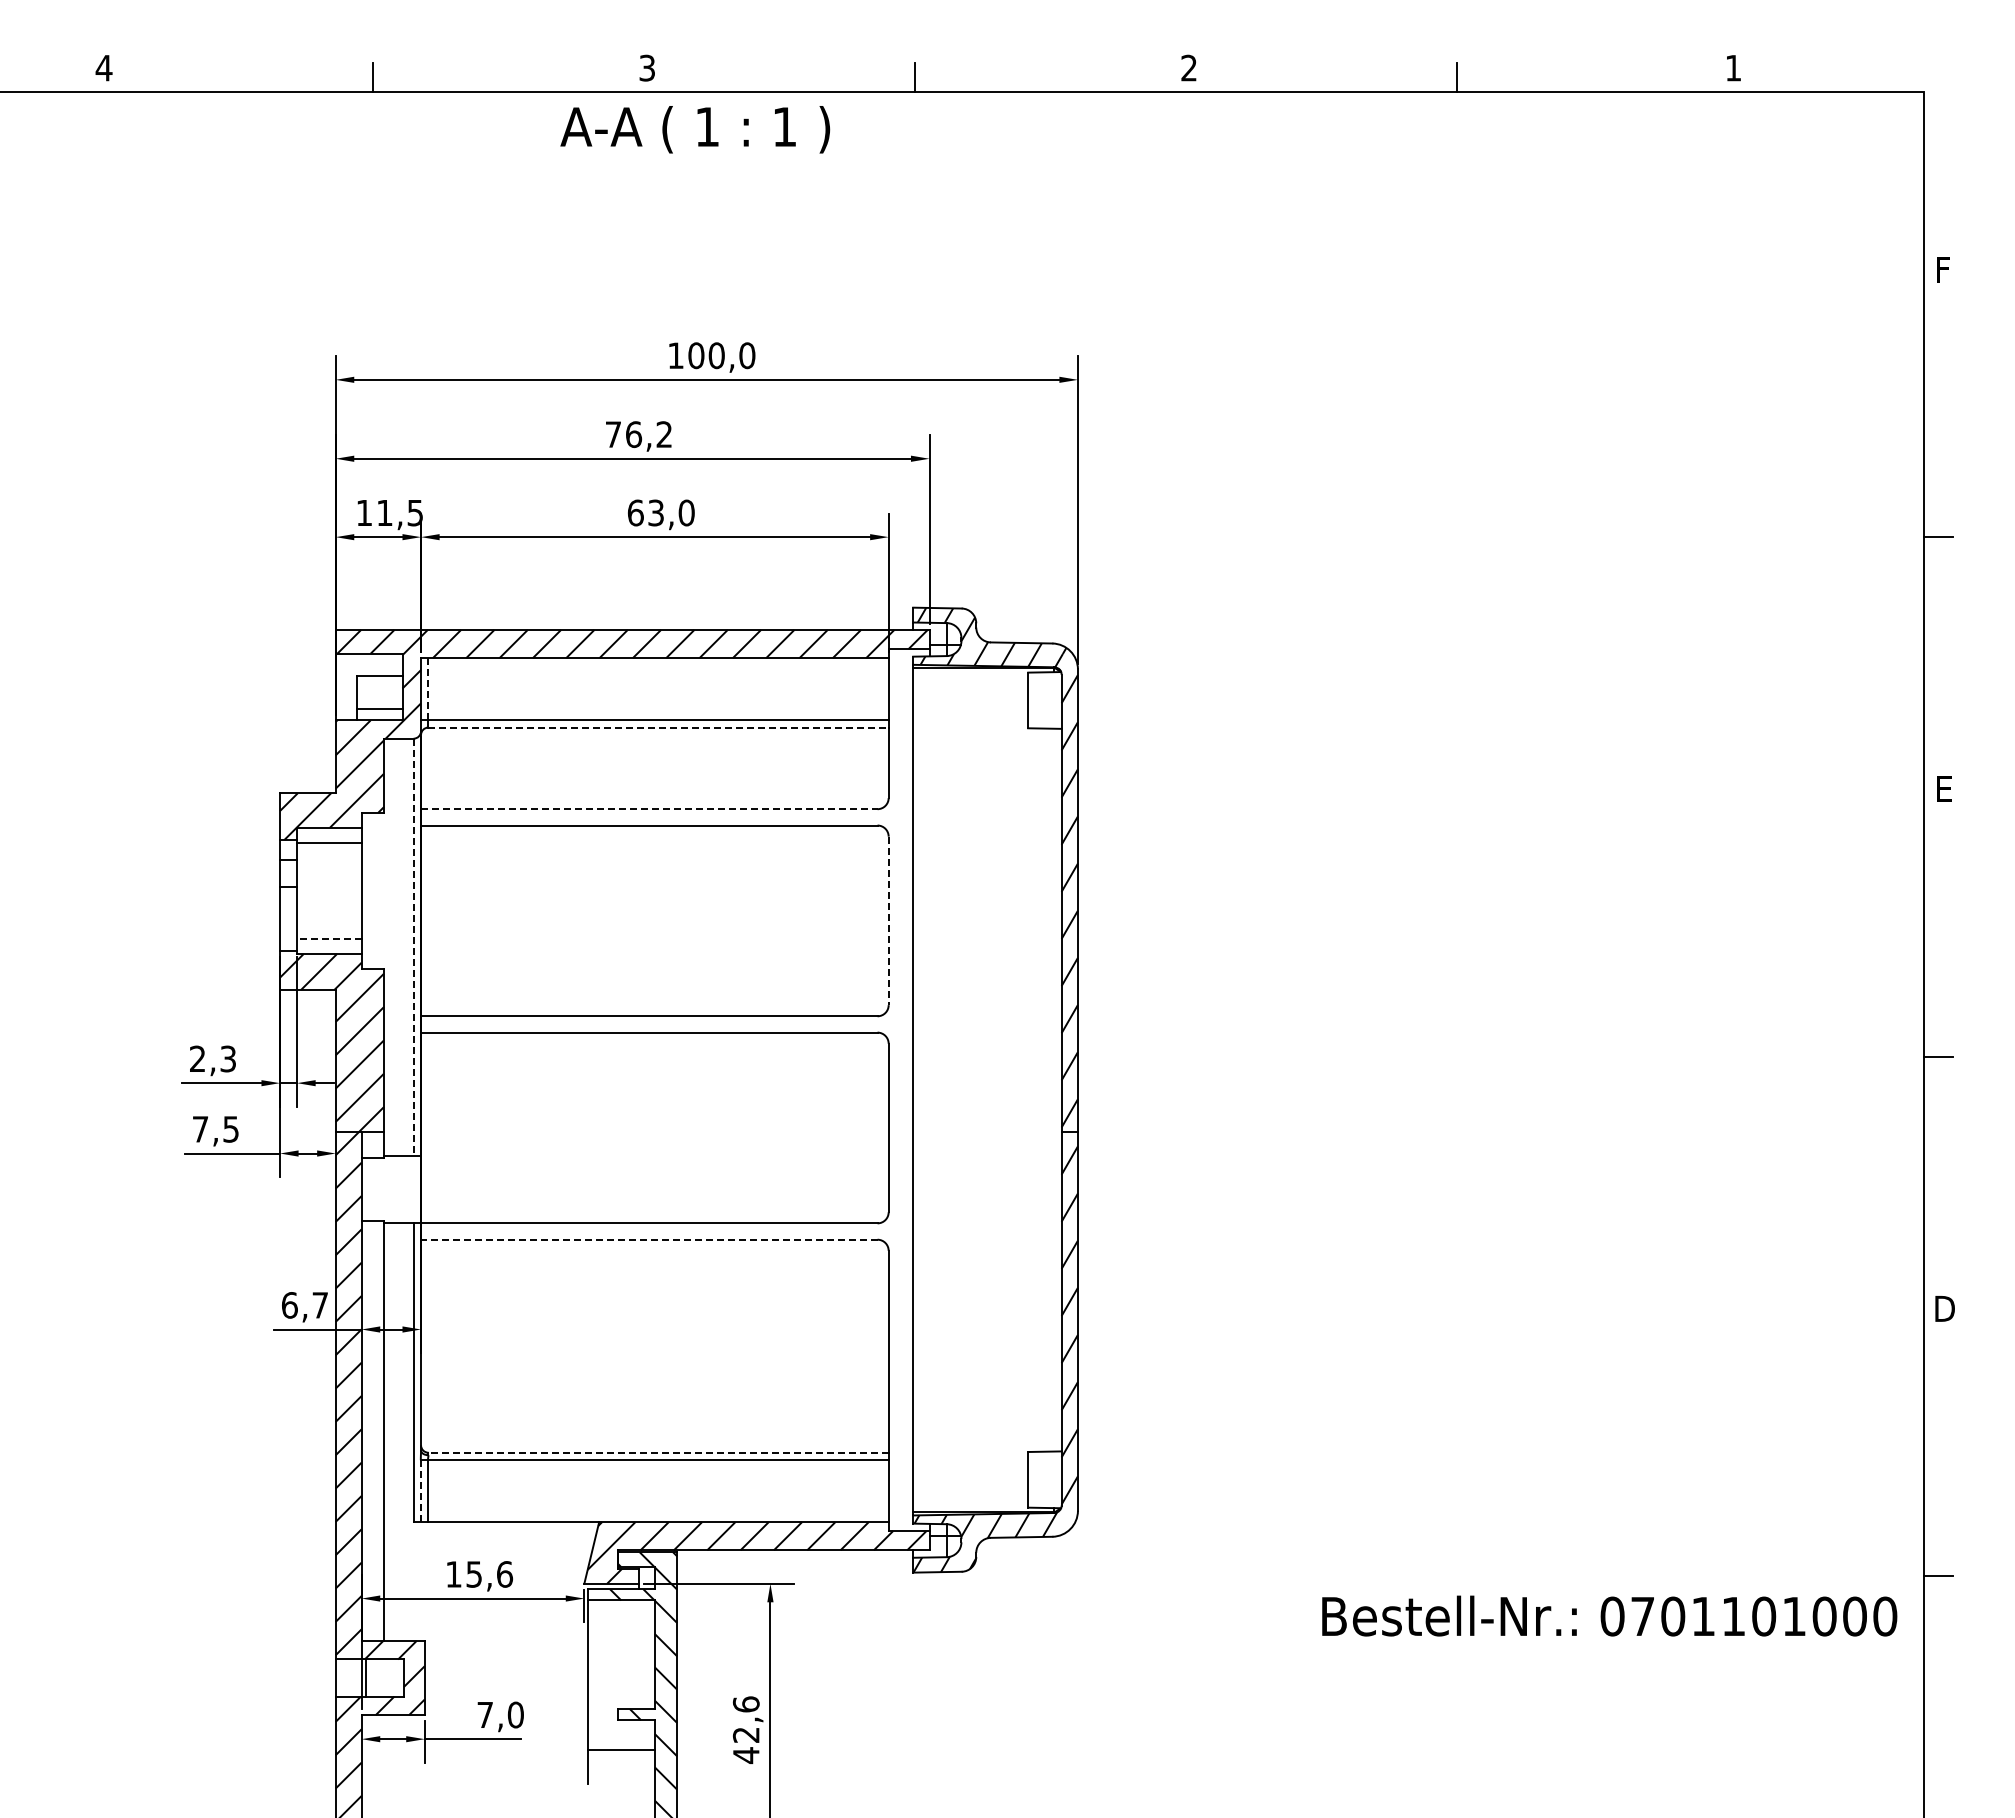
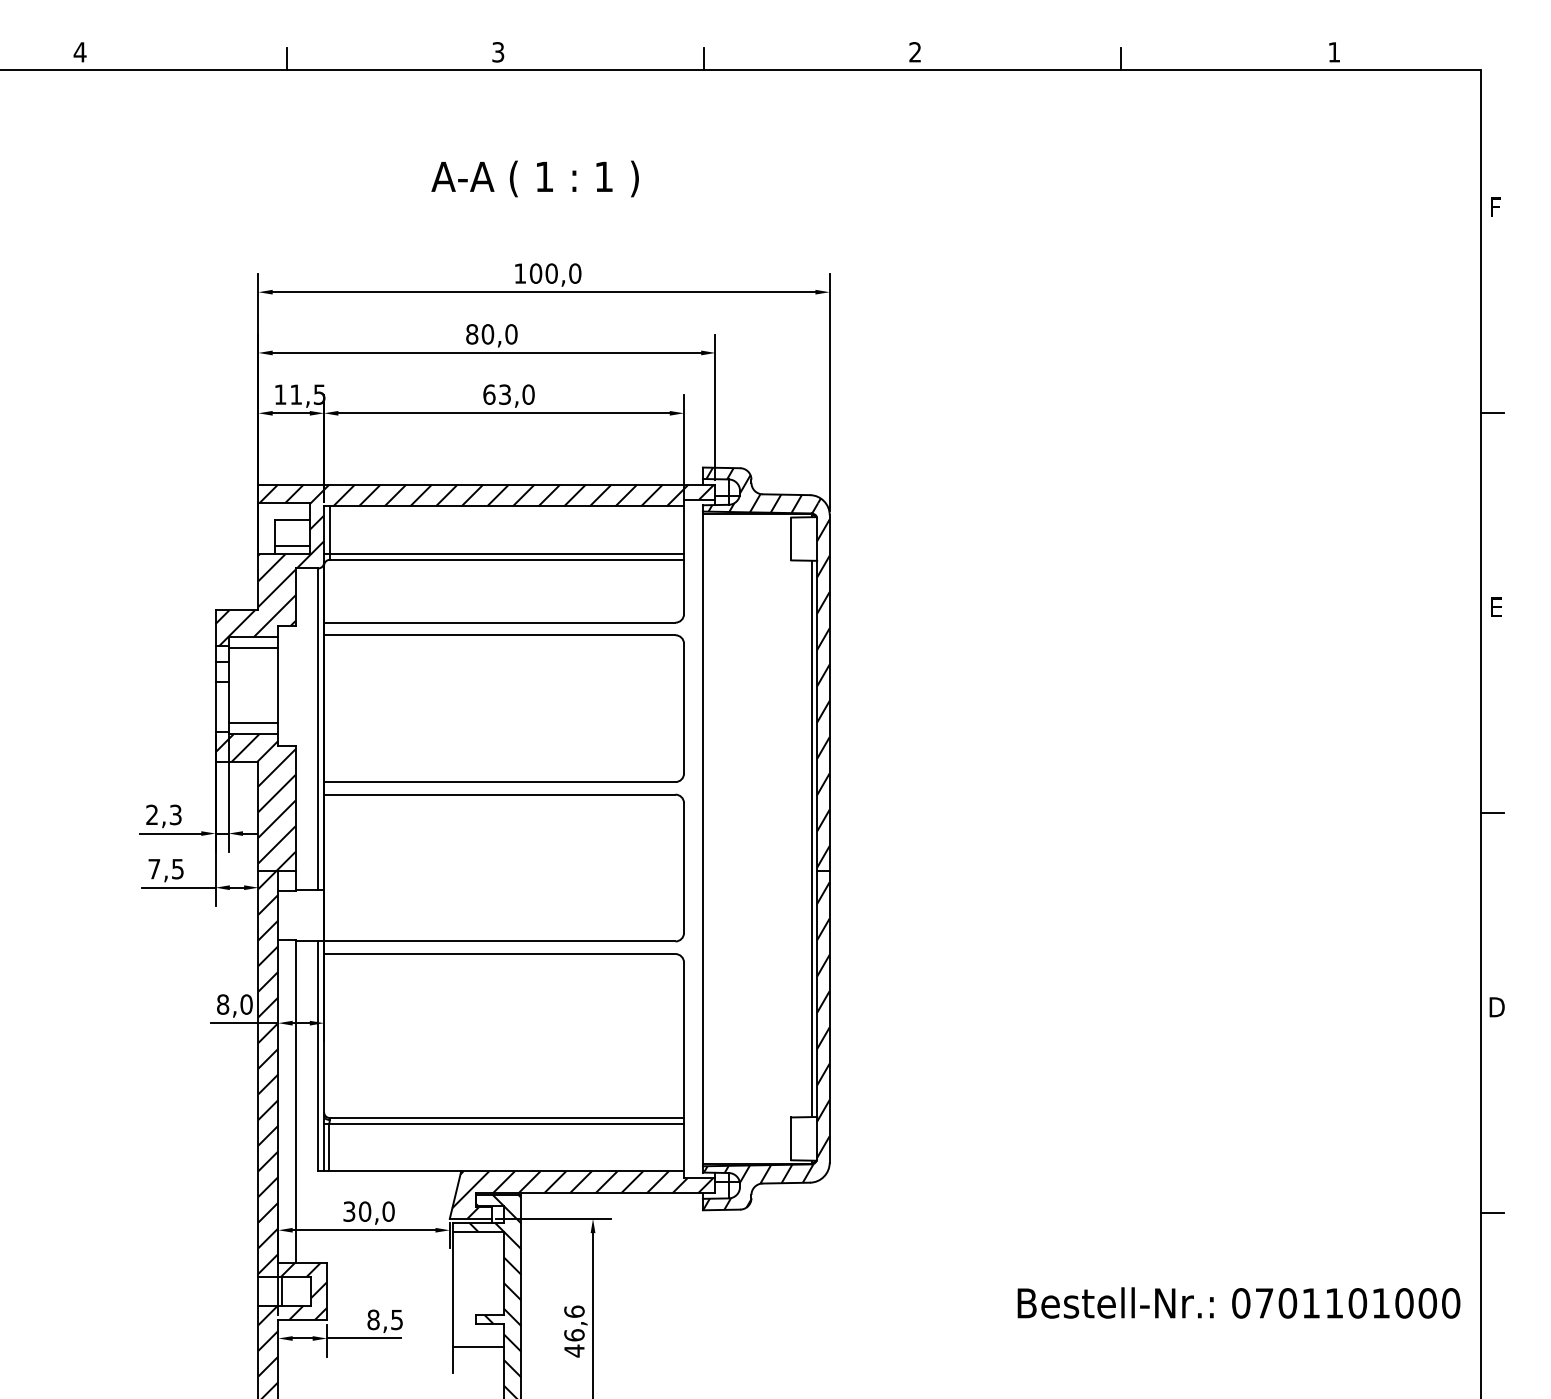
text: (695, 129) -> (535, 178), moved
text: (638, 434) -> (491, 334), 76,2 -> 80,0
line: (428, 689) -> (329, 530), dashed -> solid
line: (659, 727) -> (507, 559), dashed -> solid
line: (649, 809) -> (499, 622), dashed -> solid
line: (888, 921) -> (683, 709), dashed -> solid
line: (328, 939) -> (252, 722), dashed -> solid
line: (413, 947) -> (318, 729), dashed -> solid
line: (1054, 1089) -> (811, 838), added
line: (648, 1239) -> (499, 953), dashed -> solid
text: (304, 1305) -> (234, 1004), 6,7 -> 8,0
line: (658, 1452) -> (506, 1117), dashed -> solid
line: (420, 1491) -> (323, 1147), dashed -> solid
text: (479, 1574) -> (369, 1211), 15,6 -> 30,0
text: (1609, 1615) -> (1238, 1302), moved
text: (500, 1714) -> (385, 1319), 7,0 -> 8,5
text: (745, 1734) -> (573, 1334), 42,6 -> 46,6

